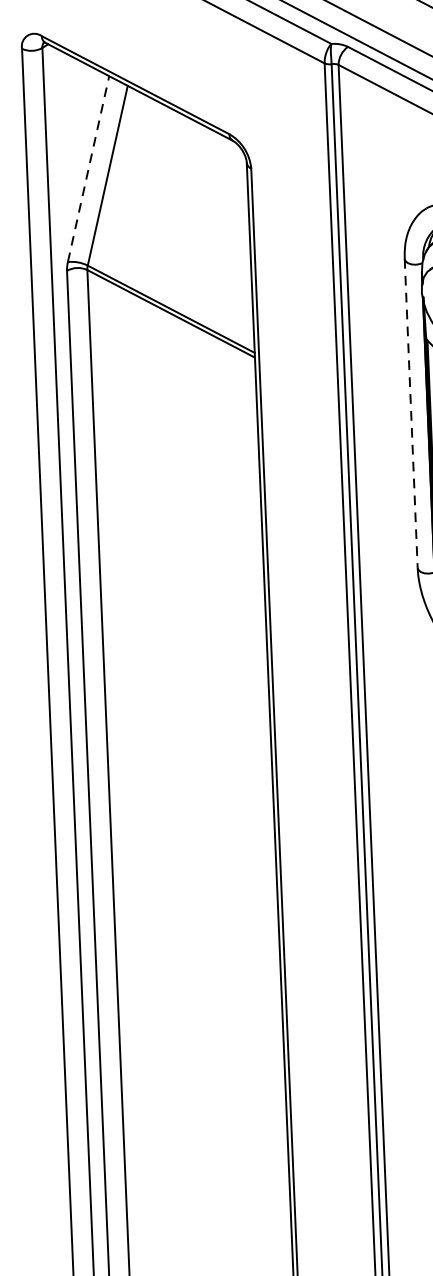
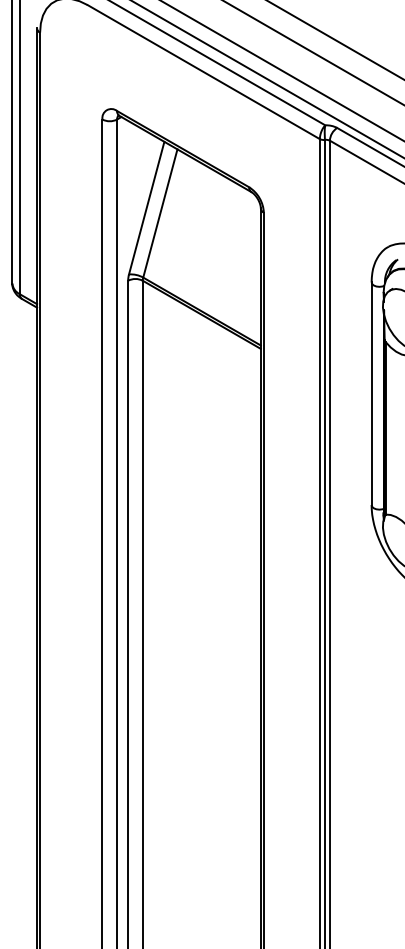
line: (88, 169) -> (146, 208), dashed -> solid
line: (411, 414) -> (371, 394), dashed -> solid

